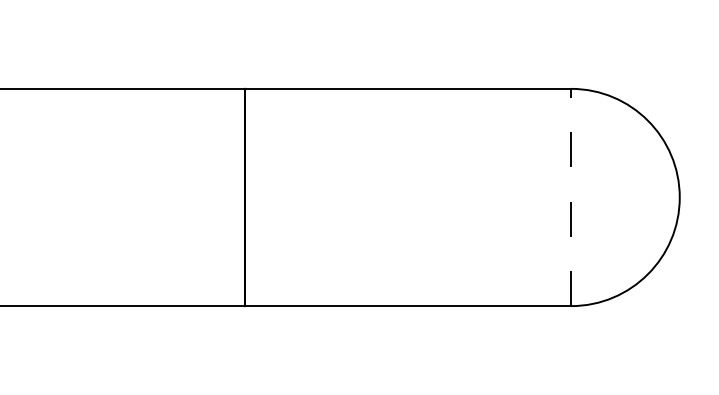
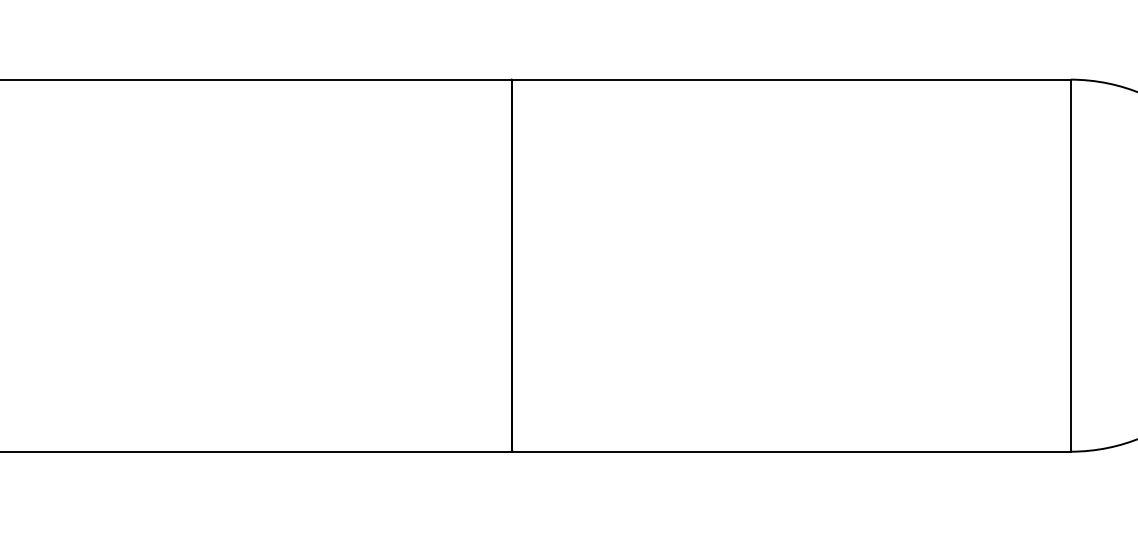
line: (571, 197) -> (1071, 265), dashed -> solid

